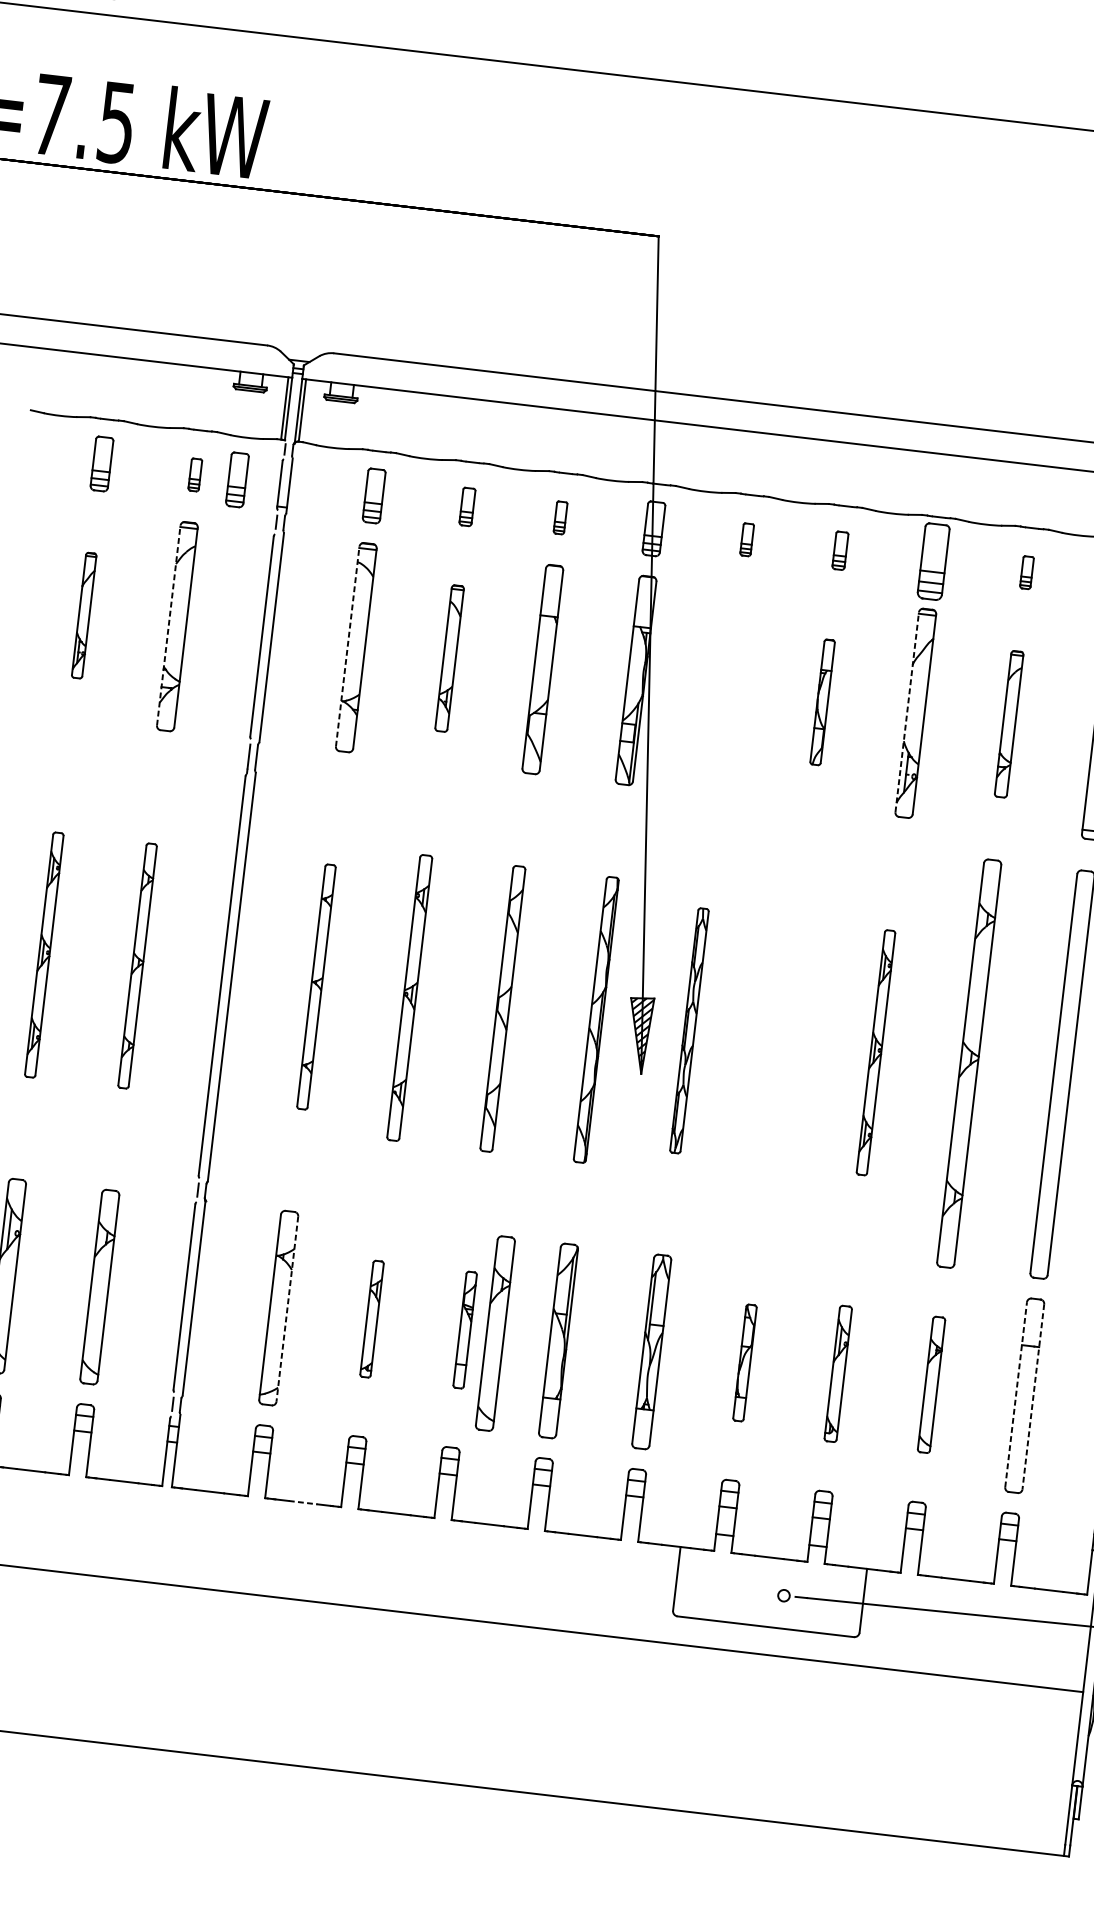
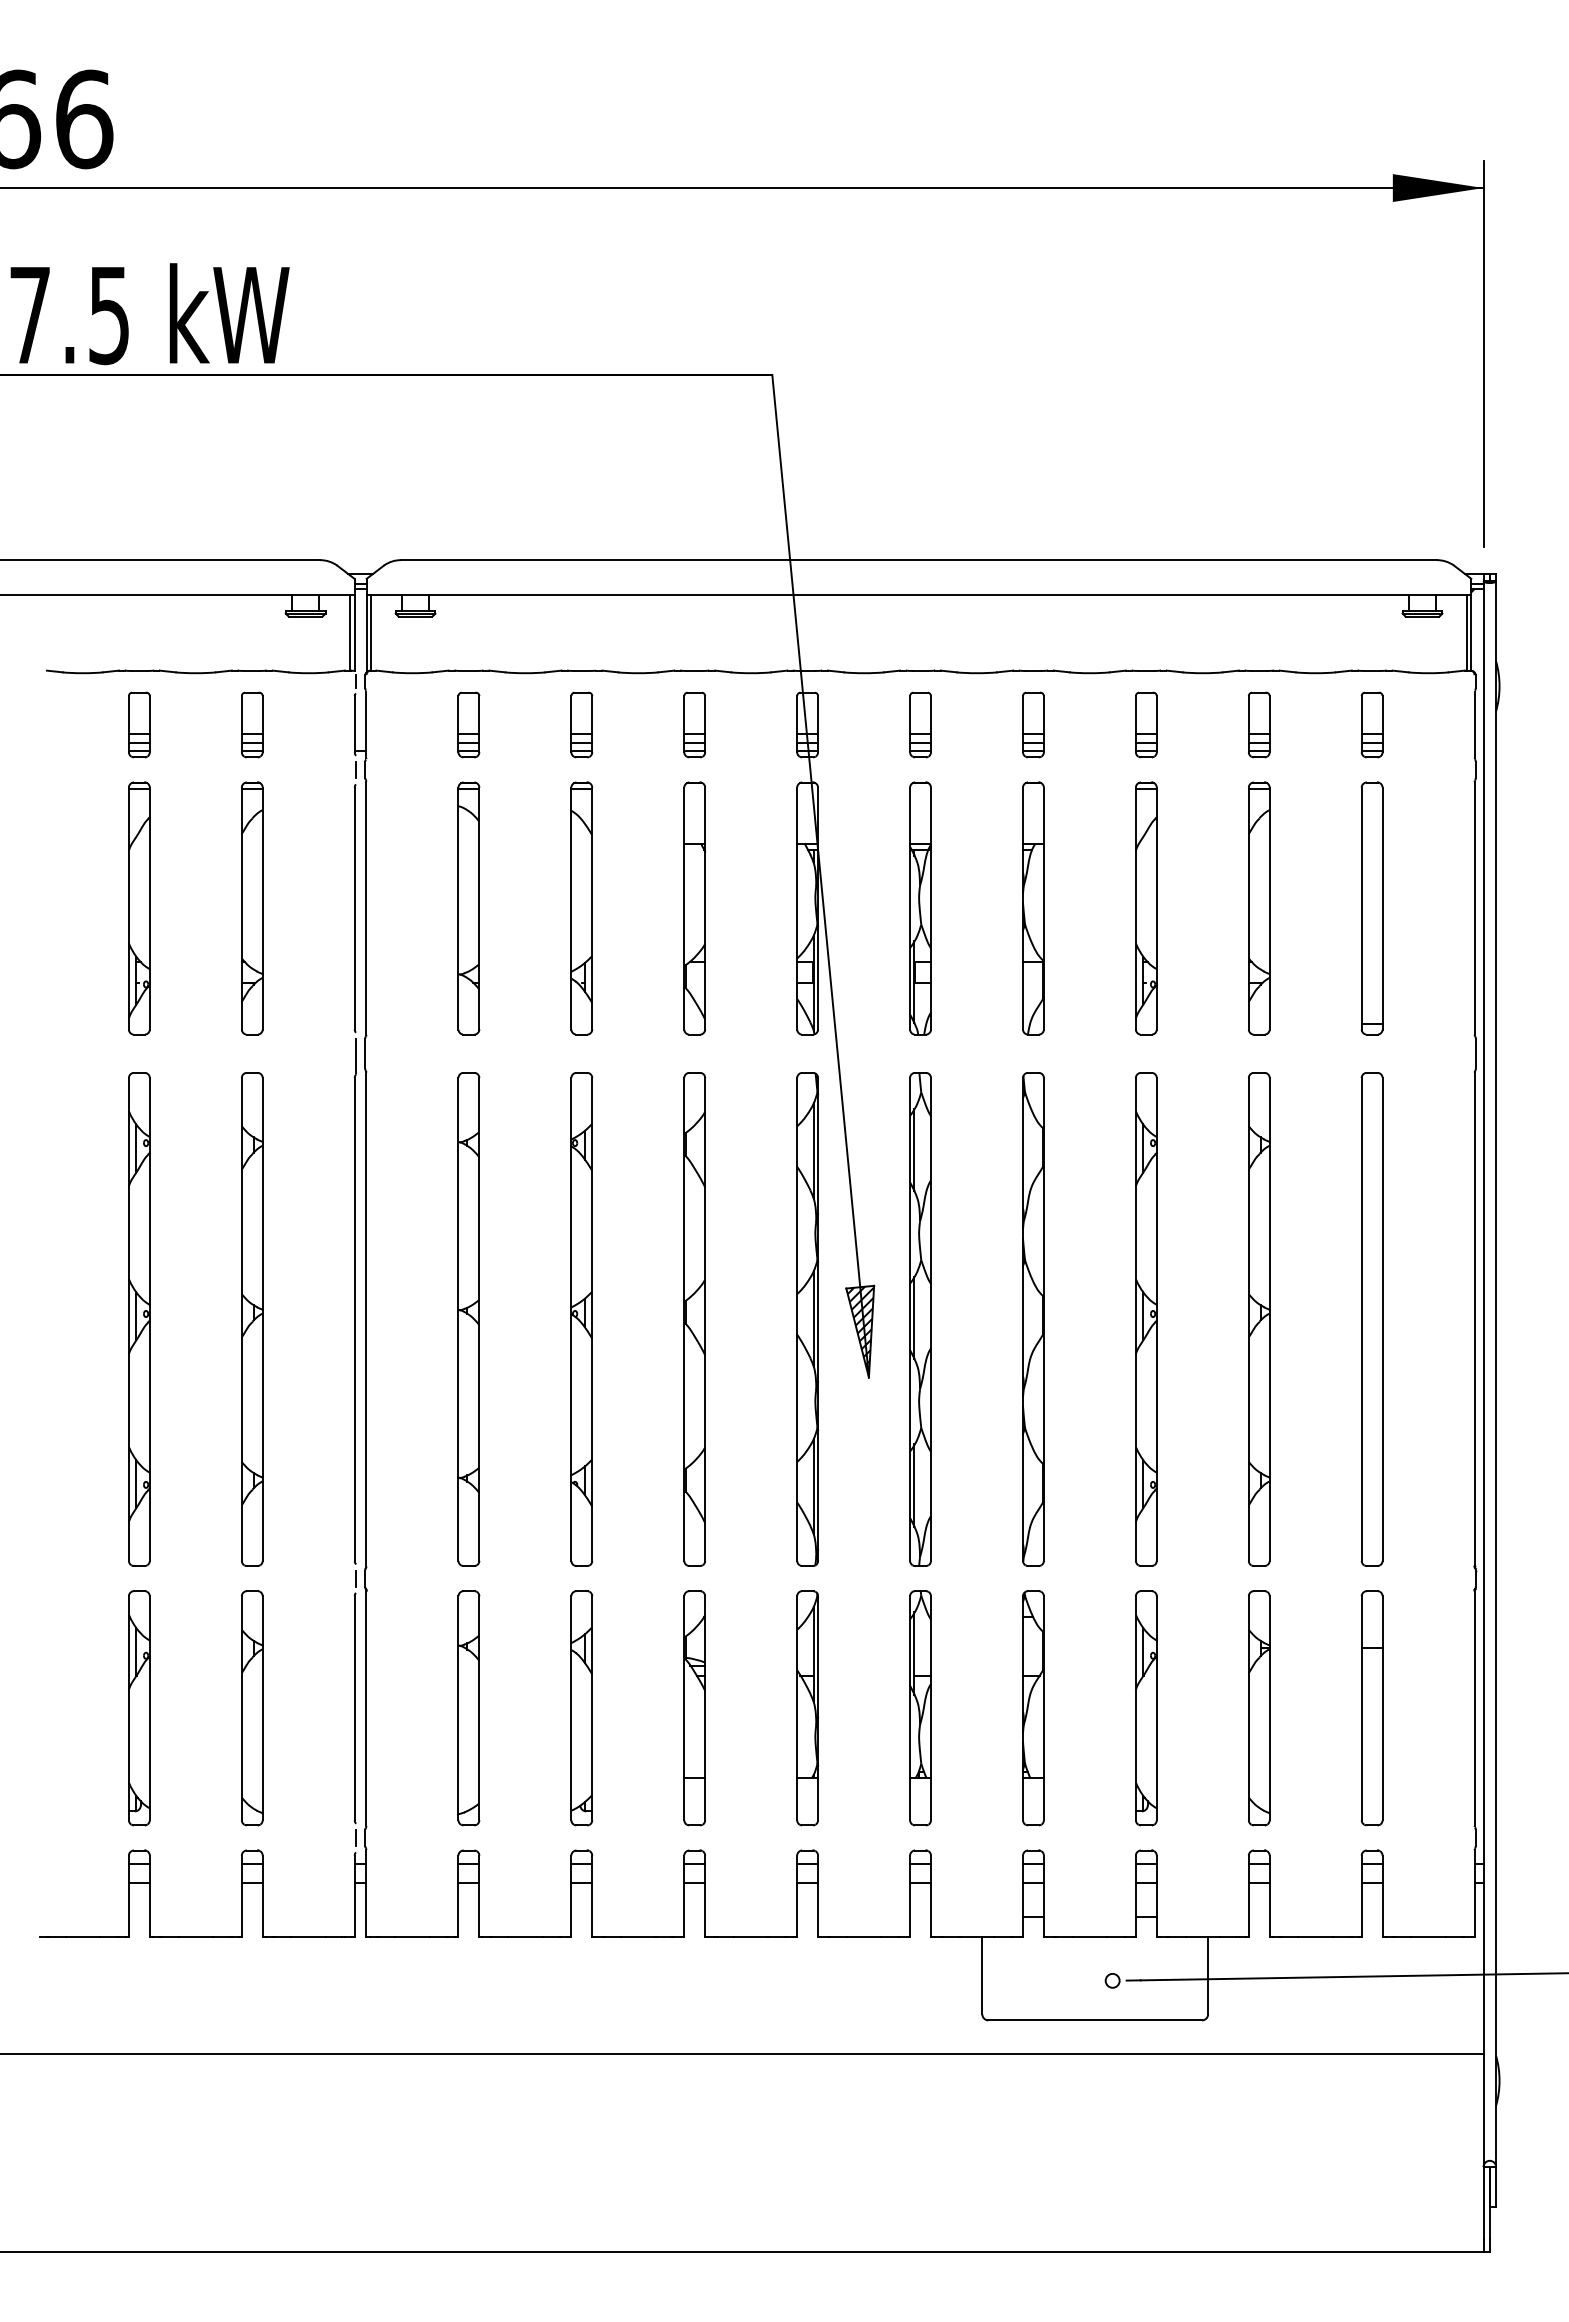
part: (195, 474) -> (252, 724), size x1.67
part: (237, 479) -> (303, 724), removed
part: (467, 506) -> (581, 724), size x1.43
part: (560, 517) -> (694, 724), size x1.67
part: (747, 539) -> (920, 724), size x1.67
part: (840, 550) -> (1033, 724), size x1.43
part: (933, 561) -> (1146, 724), size x0.71
part: (1027, 572) -> (1259, 724), size x1.67
part: (84, 615) -> (139, 908), size x1.67
line: (168, 625) -> (241, 908), dashed -> solid
line: (347, 646) -> (458, 908), dashed -> solid
part: (449, 658) -> (581, 908), size x1.43
part: (729, 691) -> (920, 908), added
part: (822, 702) -> (1033, 908), size x1.67
line: (906, 712) -> (1135, 908), dashed -> solid
part: (1009, 724) -> (1259, 908), size x1.43
part: (44, 955) -> (139, 1319), size x1.67
part: (137, 966) -> (252, 1319), size x1.67
part: (316, 987) -> (468, 1319), size x1.67
part: (409, 997) -> (581, 1319), size x1.43
part: (502, 1008) -> (694, 1319), size x1.43
part: (596, 1019) -> (807, 1319), size x1.43
part: (689, 1030) -> (920, 1319), size x1.67
part: (782, 1041) -> (1033, 1319), added
part: (876, 1052) -> (1146, 1319), size x1.67
line: (287, 1309) -> (479, 1708), dashed -> solid
part: (371, 1319) -> (581, 1708), size x1.67
part: (465, 1330) -> (694, 1708), size x1.67
part: (495, 1333) -> (731, 1708), removed
part: (745, 1363) -> (1033, 1708), size x1.67
part: (838, 1374) -> (1146, 1708), size x1.43
part: (931, 1385) -> (1259, 1708), size x1.43
line: (1016, 1394) -> (1361, 1707), dashed -> solid
line: (1033, 1396) -> (1382, 1708), dashed -> solid
line: (303, 1502) -> (525, 1937), dashed -> solid

